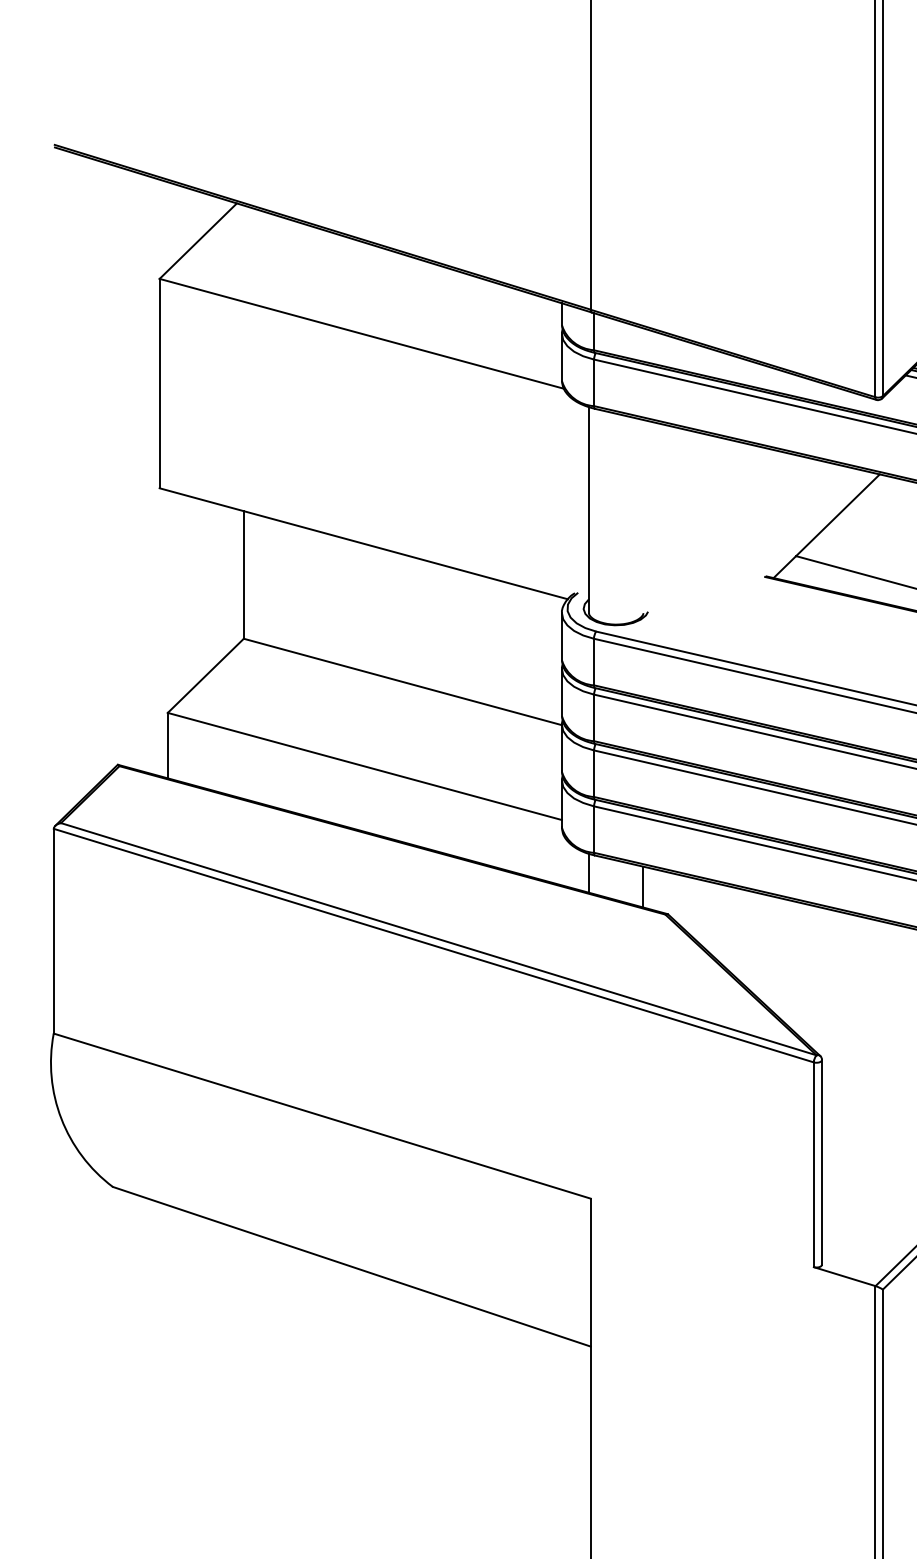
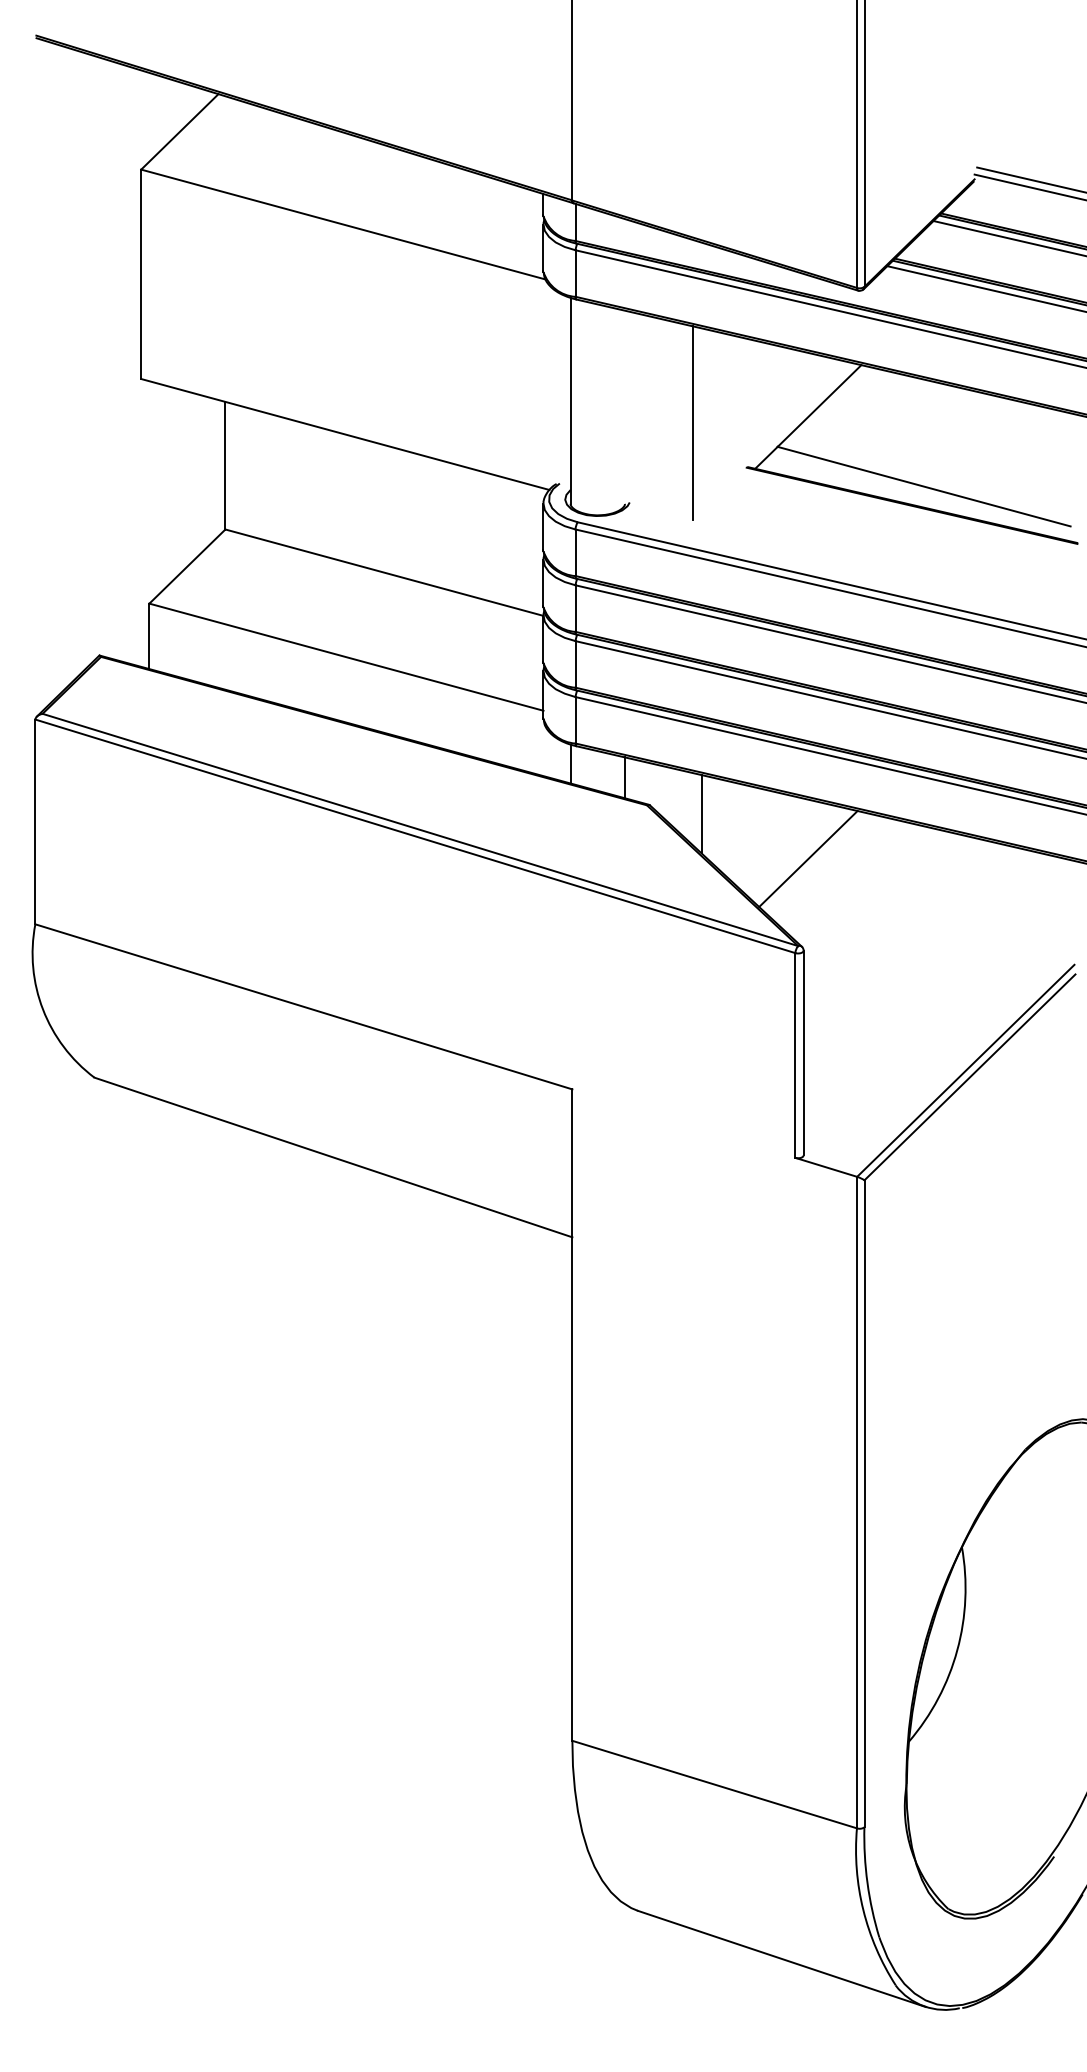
line: (711, 531) -> (693, 422), added
line: (719, 923) -> (701, 814), added
line: (826, 968) -> (808, 859), added

